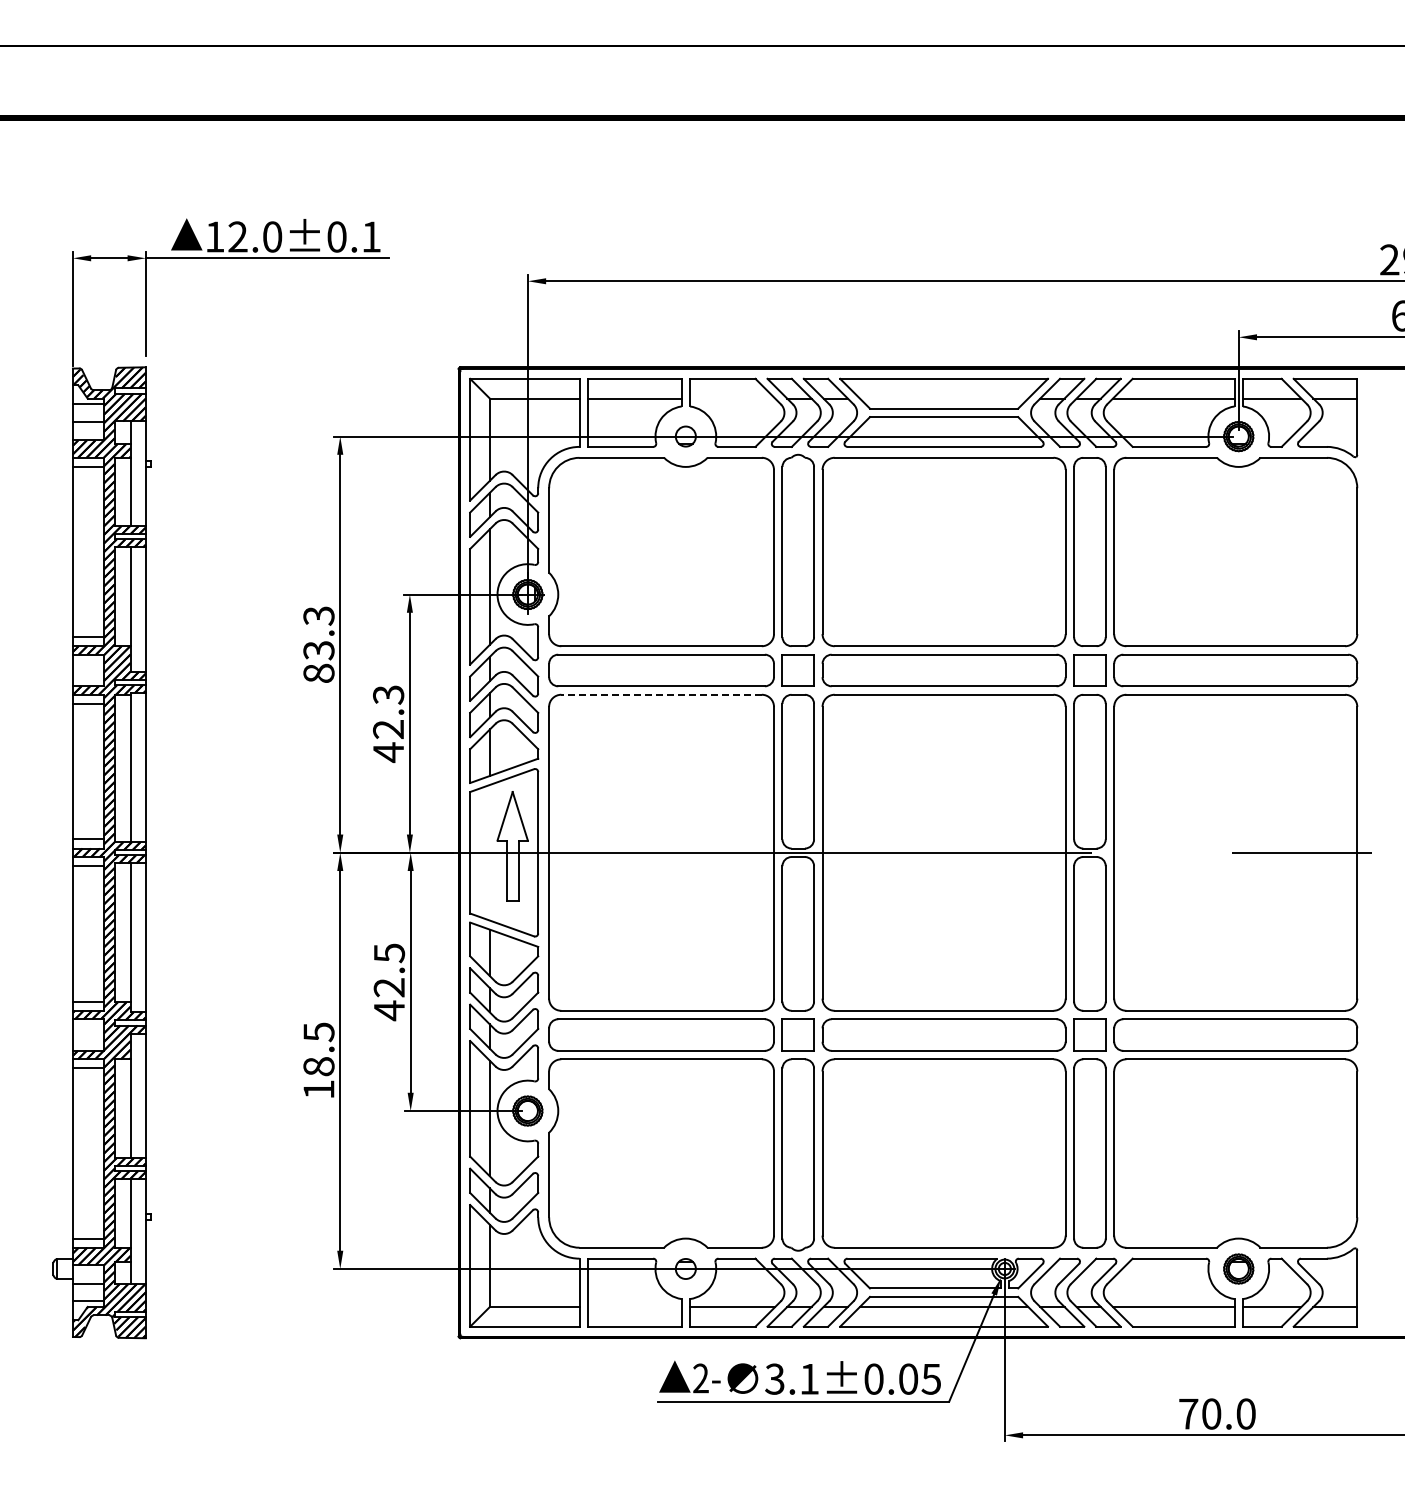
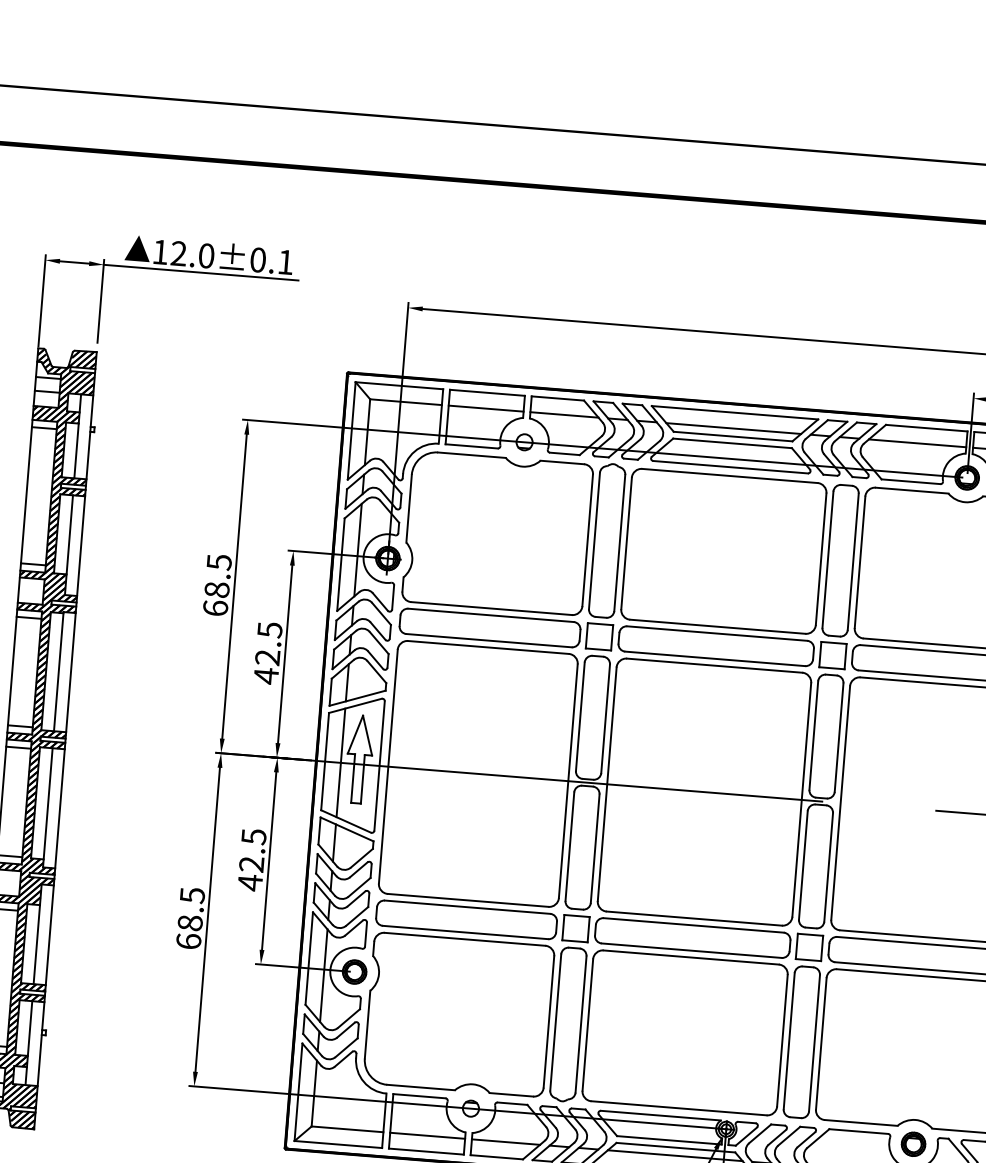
line: (732, 398) -> (564, 414), added
line: (943, 398) -> (733, 428), added
text: (318, 644) -> (217, 585), 83.3 -> 68.5
text: (388, 694) -> (269, 629), 42.3 -> 42.5
line: (661, 694) -> (488, 647), dashed -> solid
line: (489, 852) -> (340, 762), added
text: (318, 1089) -> (188, 941), 18.5 -> 68.5
line: (634, 1306) -> (427, 1135), added

